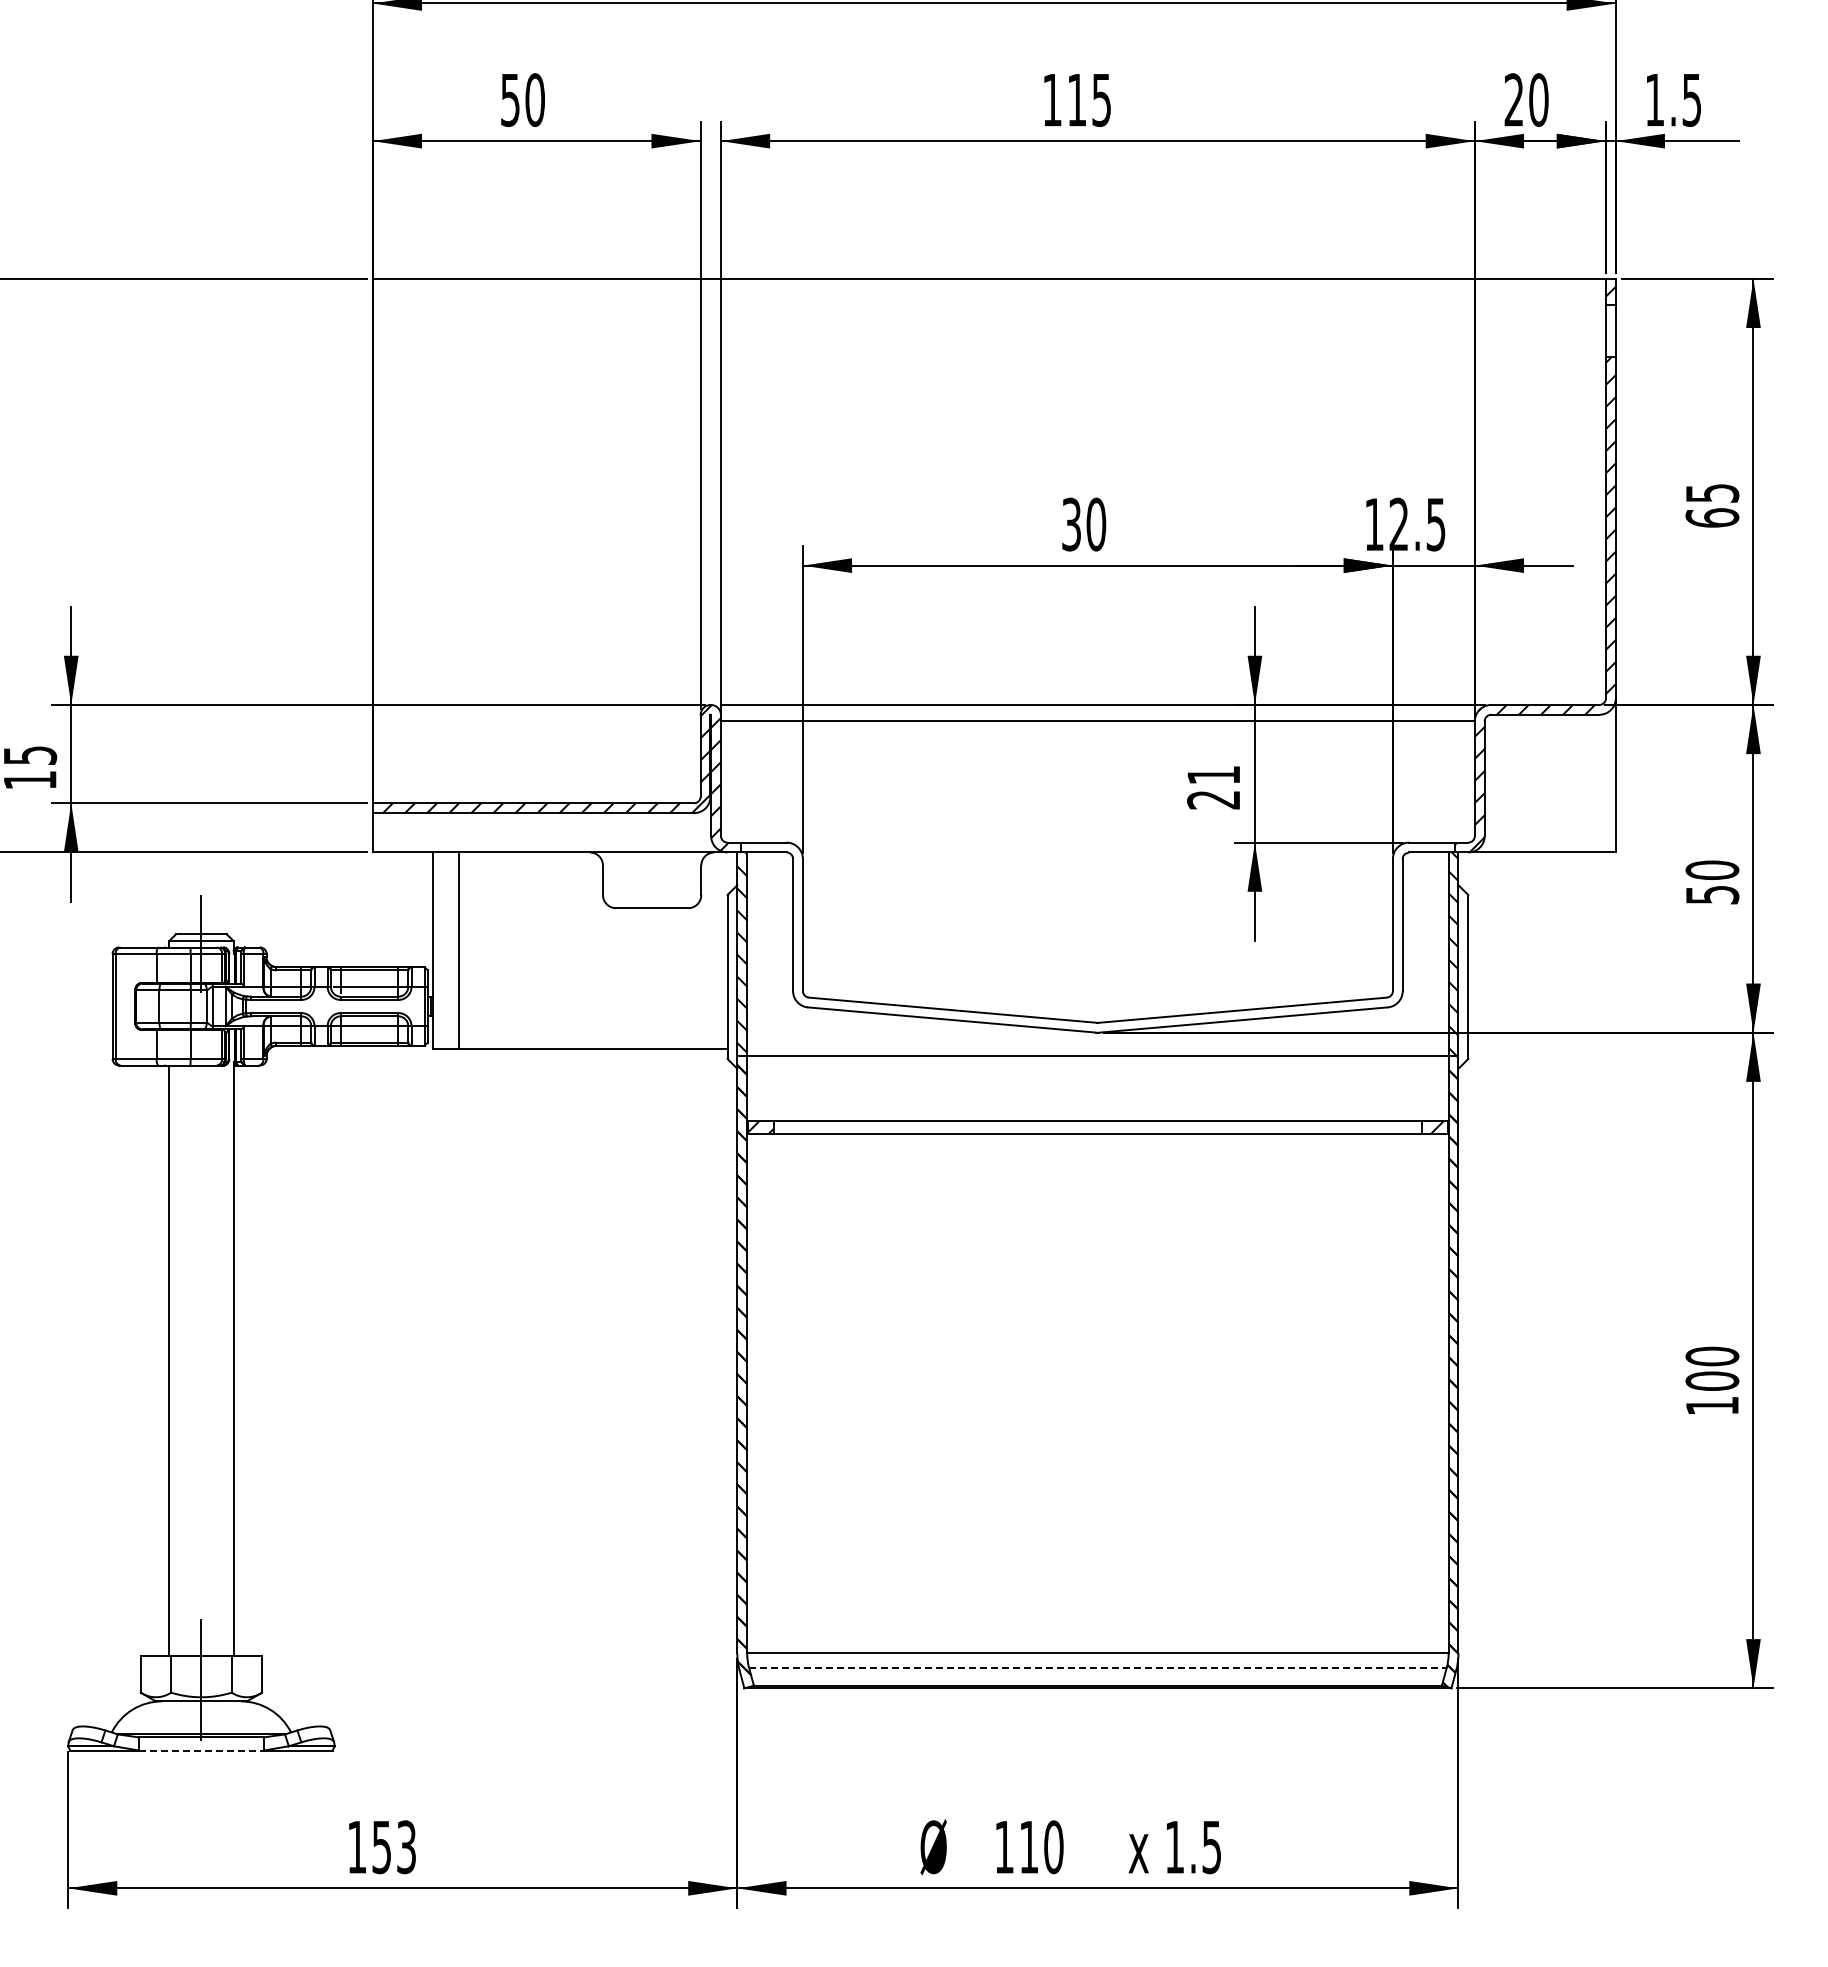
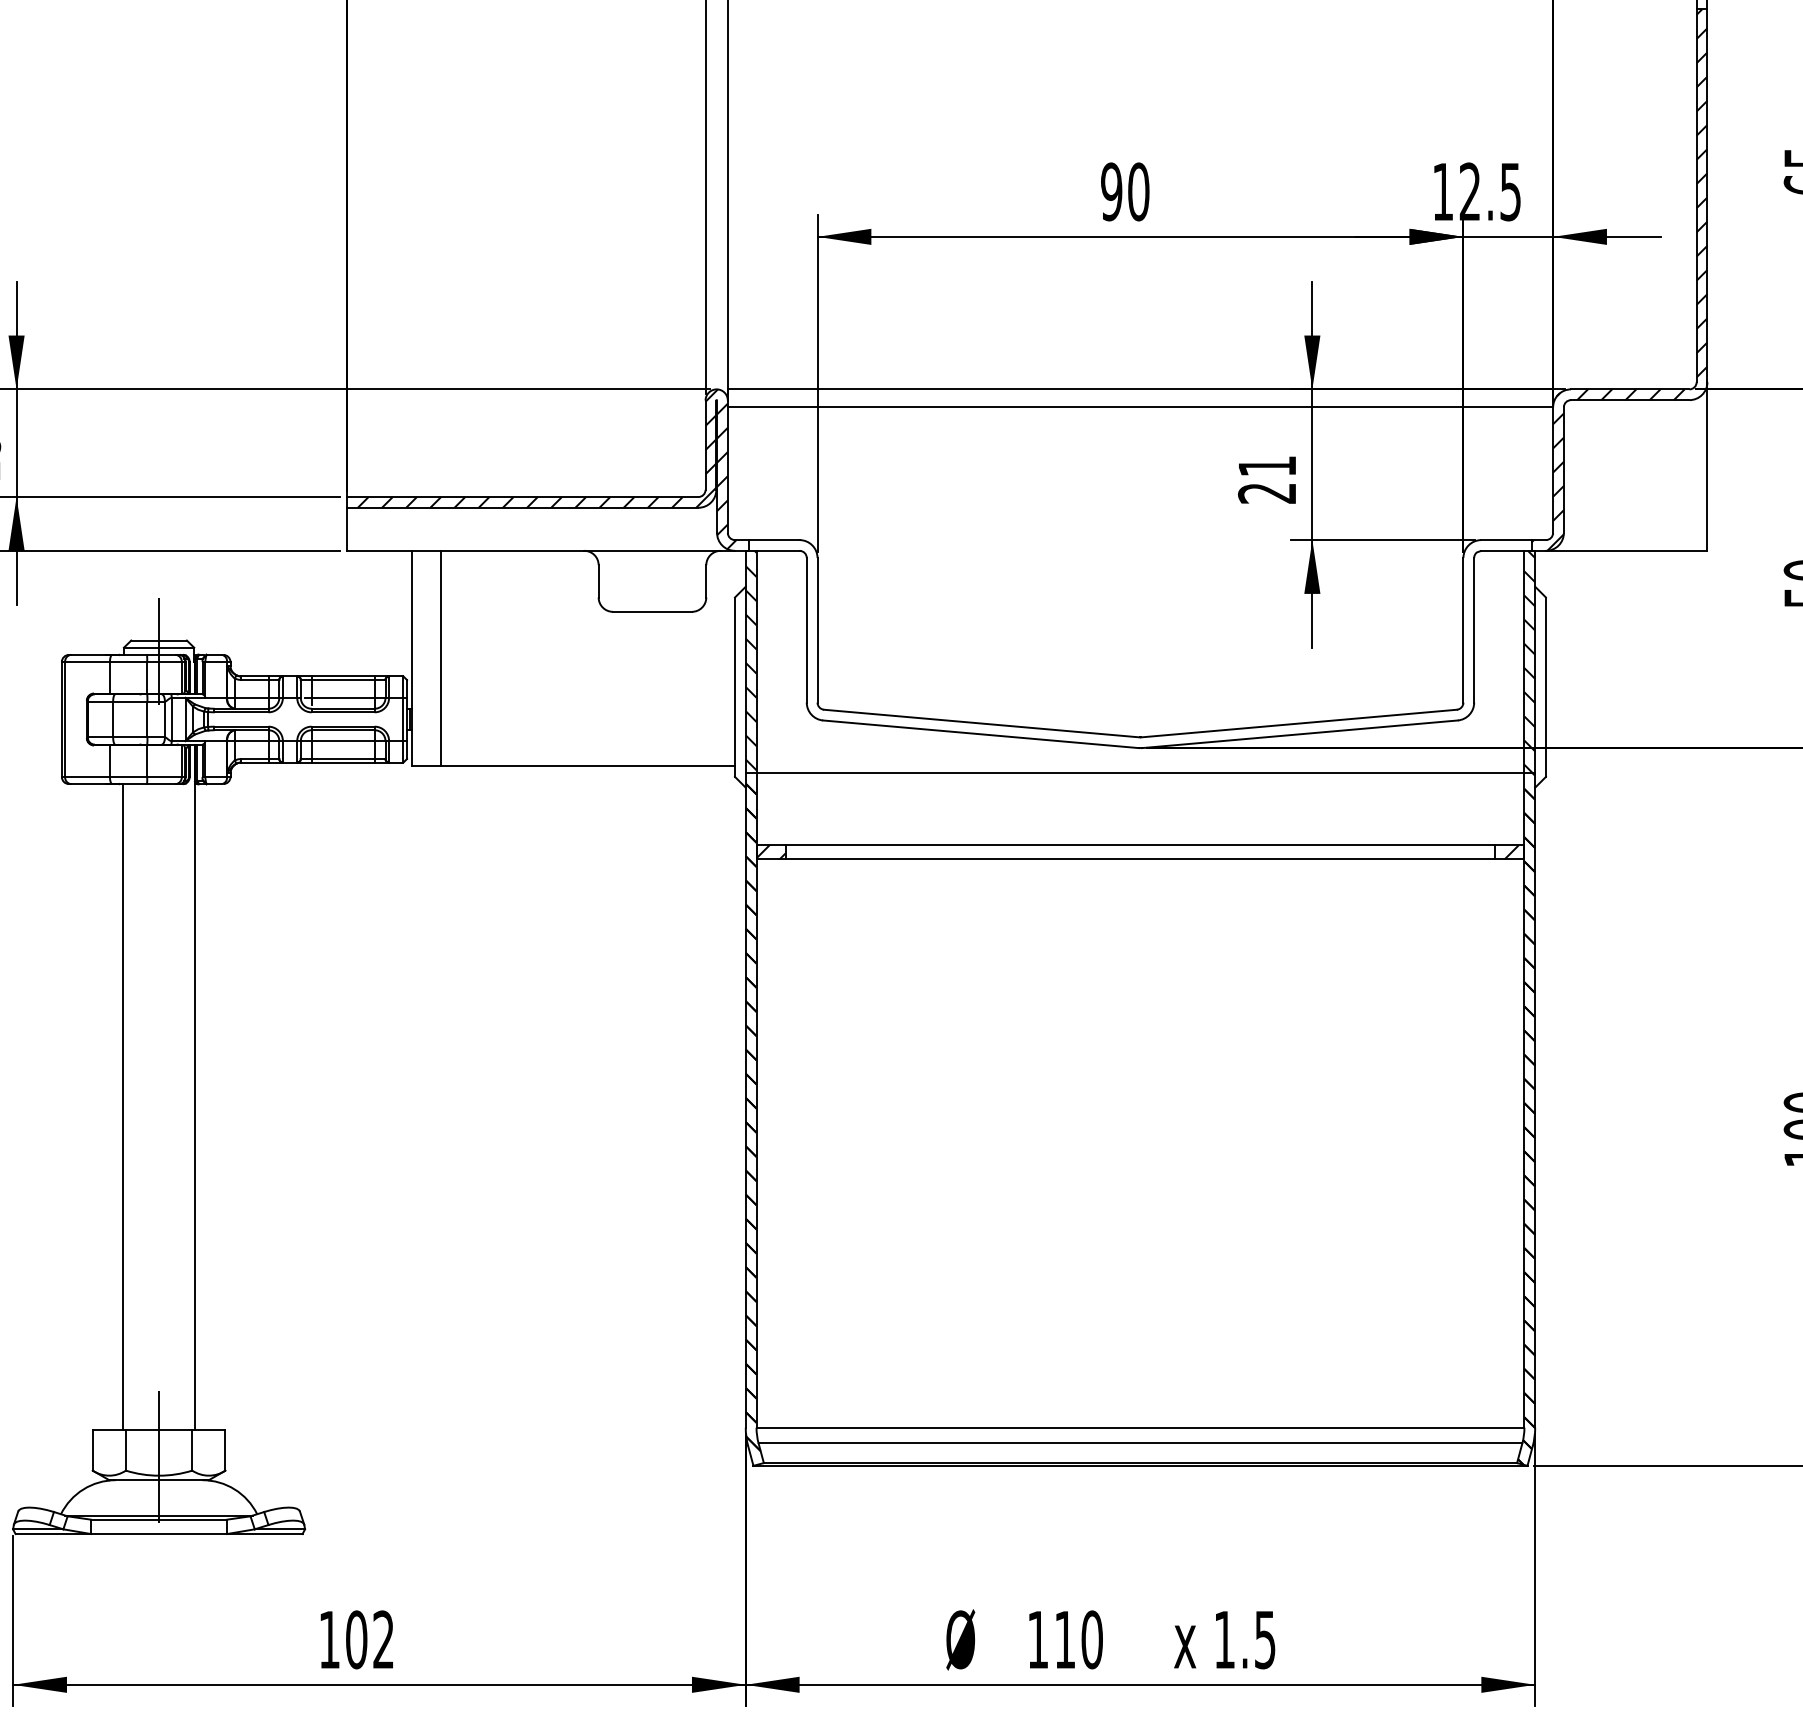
text: (1071, 524) -> (1111, 191), 30 -> 90
line: (1097, 1667) -> (1140, 1443), dashed -> solid
line: (201, 1750) -> (159, 1533), dashed -> solid
text: (393, 1847) -> (369, 1640), 153 -> 102

